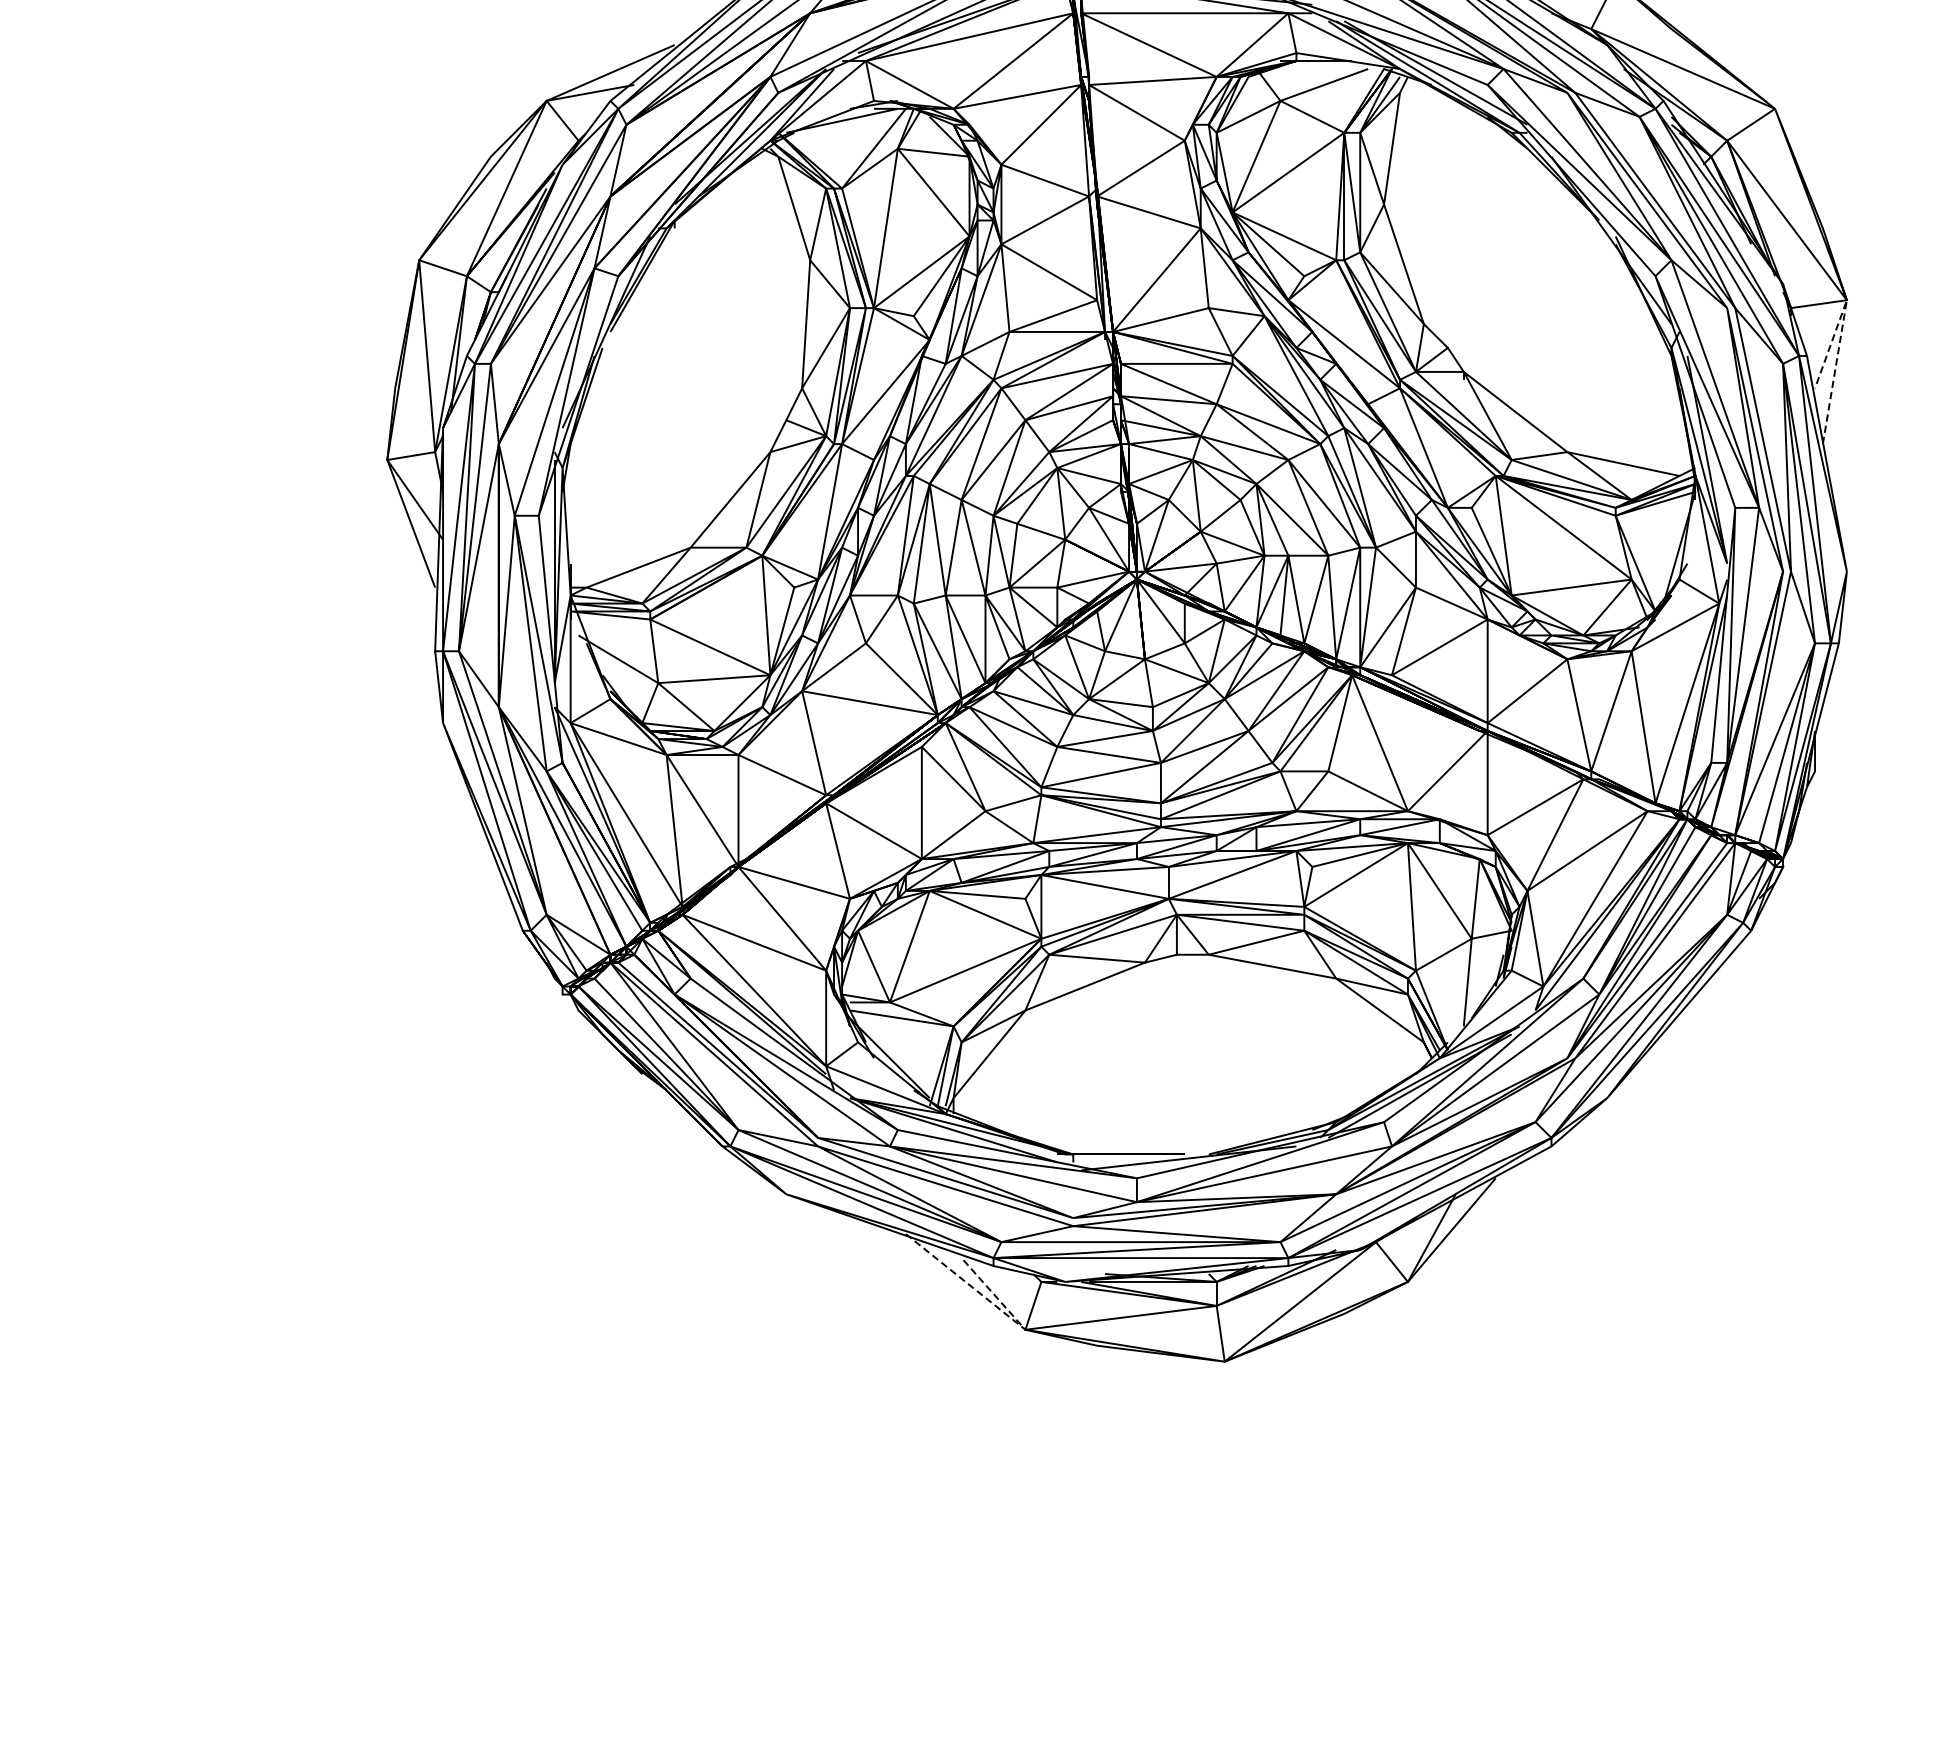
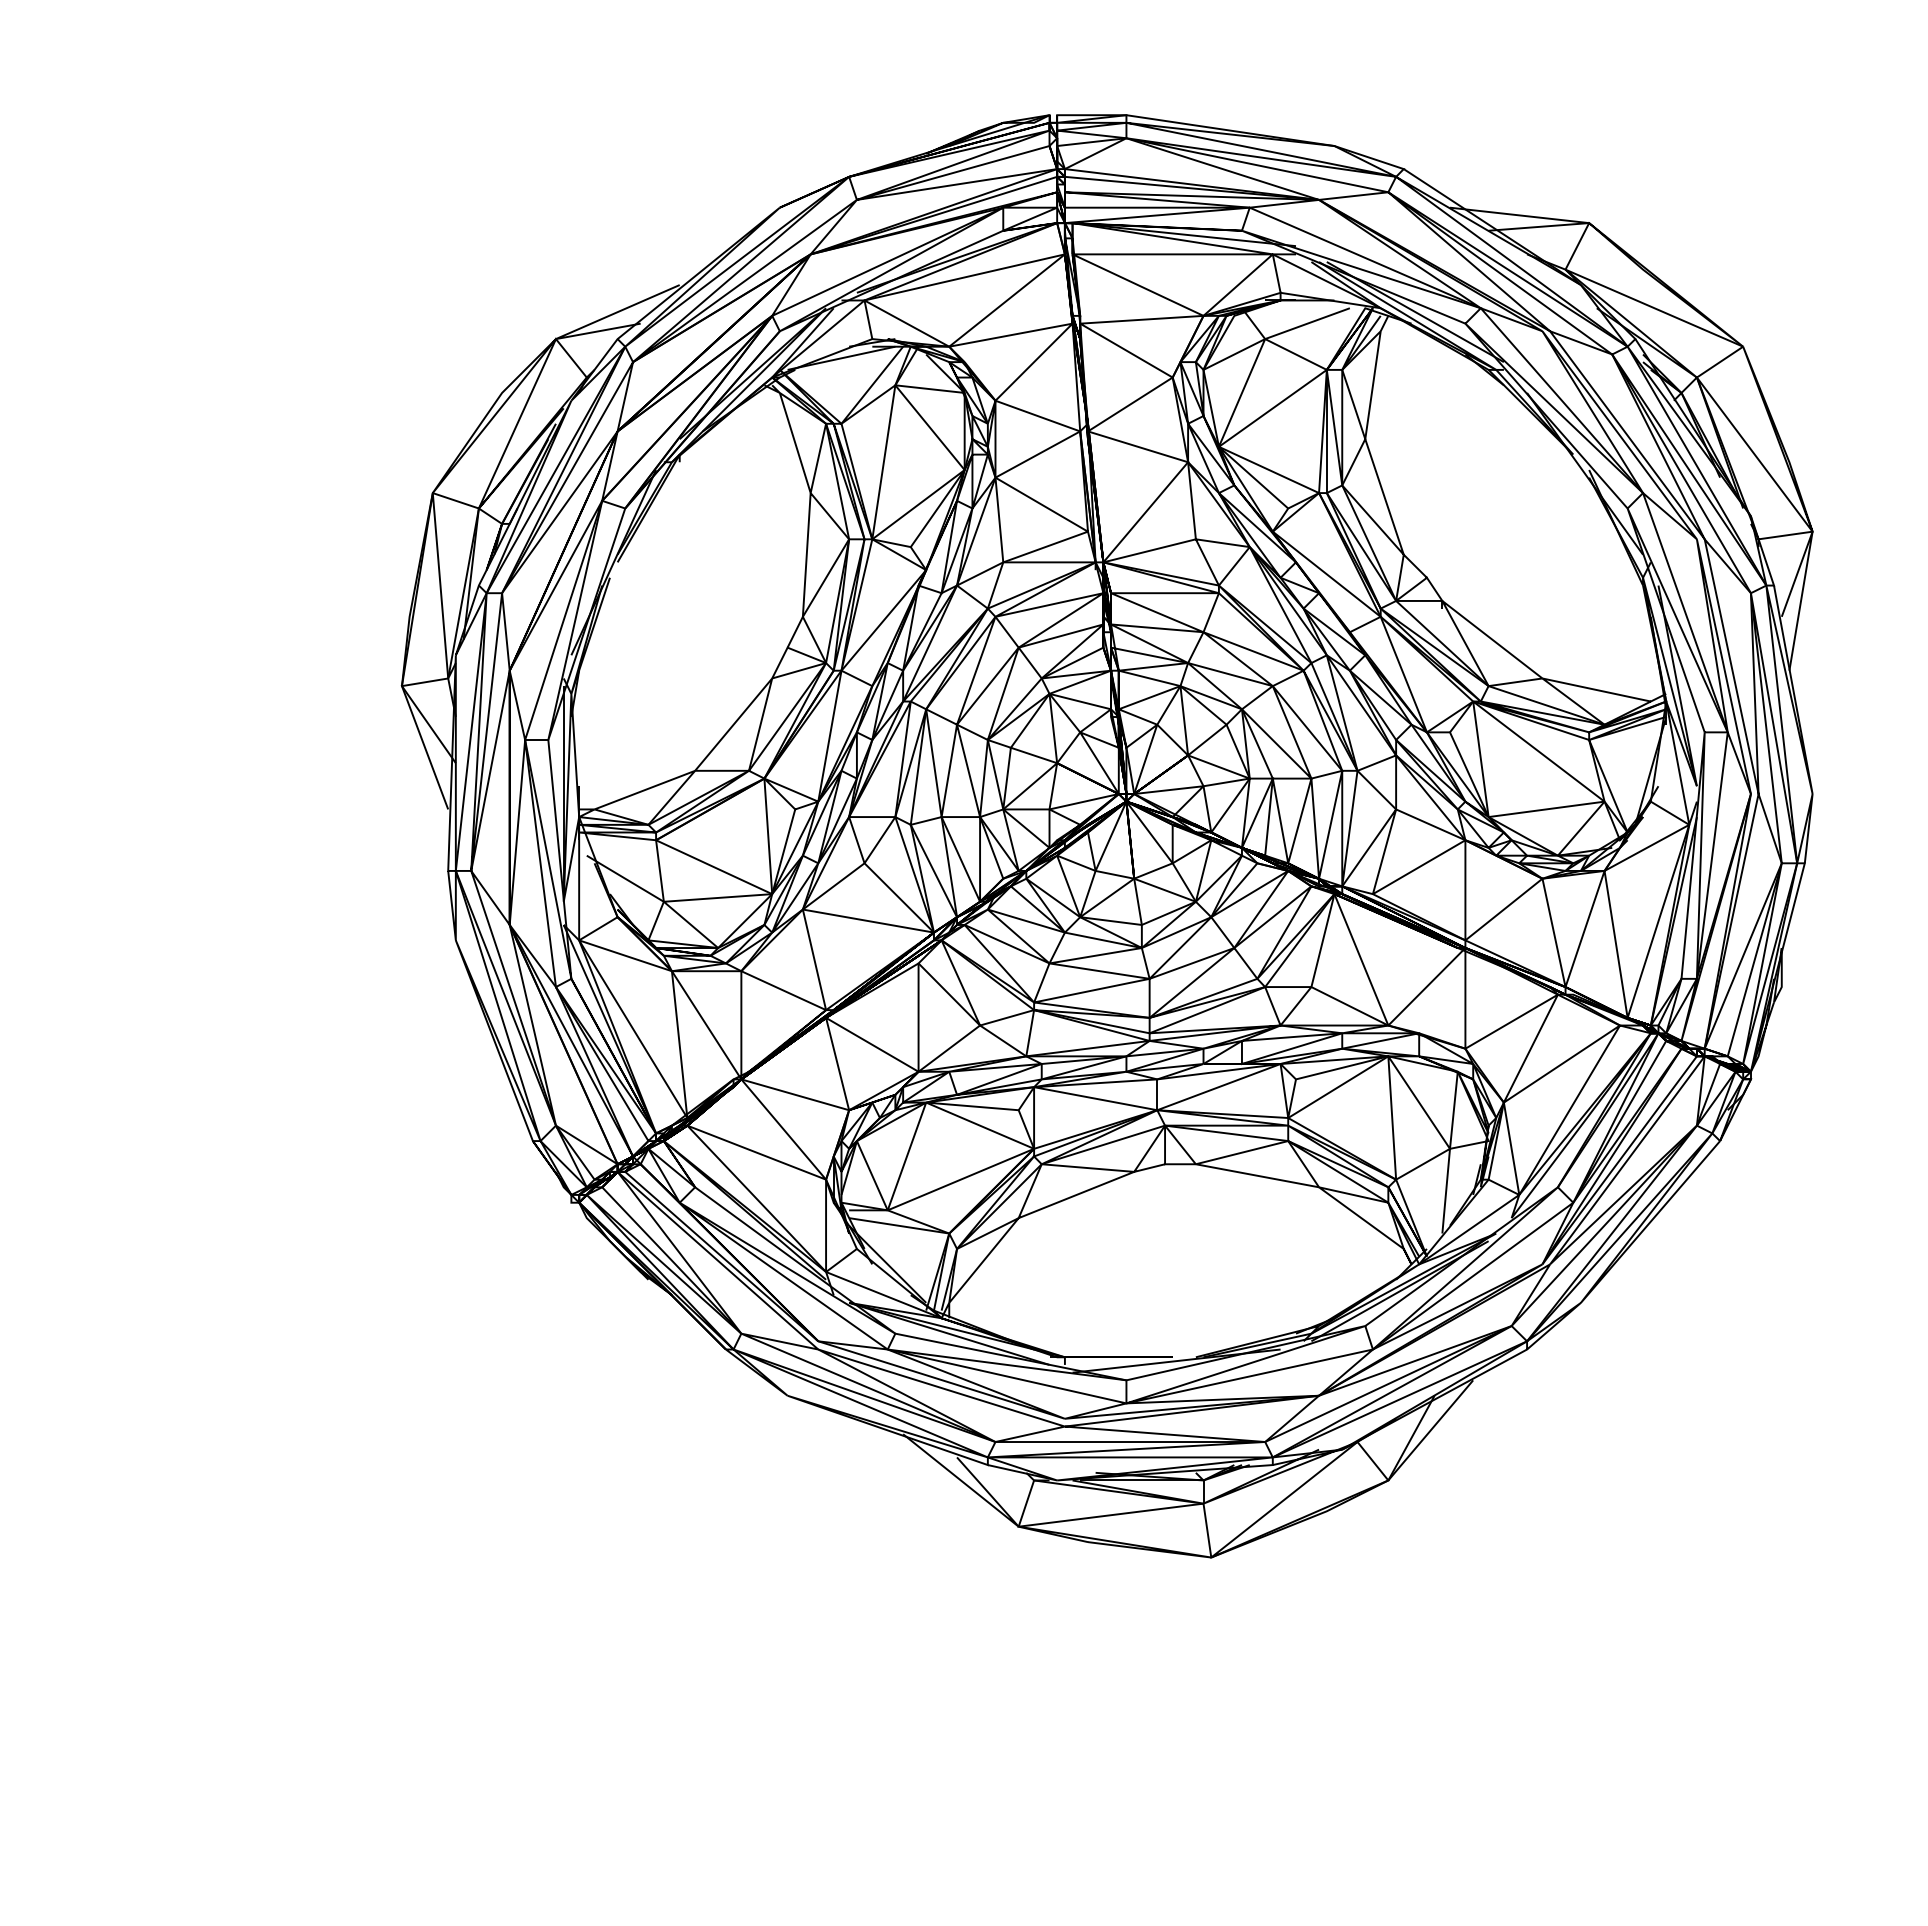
line: (1842, 324) -> (1808, 555), dashed -> solid
line: (1003, 1311) -> (997, 1509), dashed -> solid

